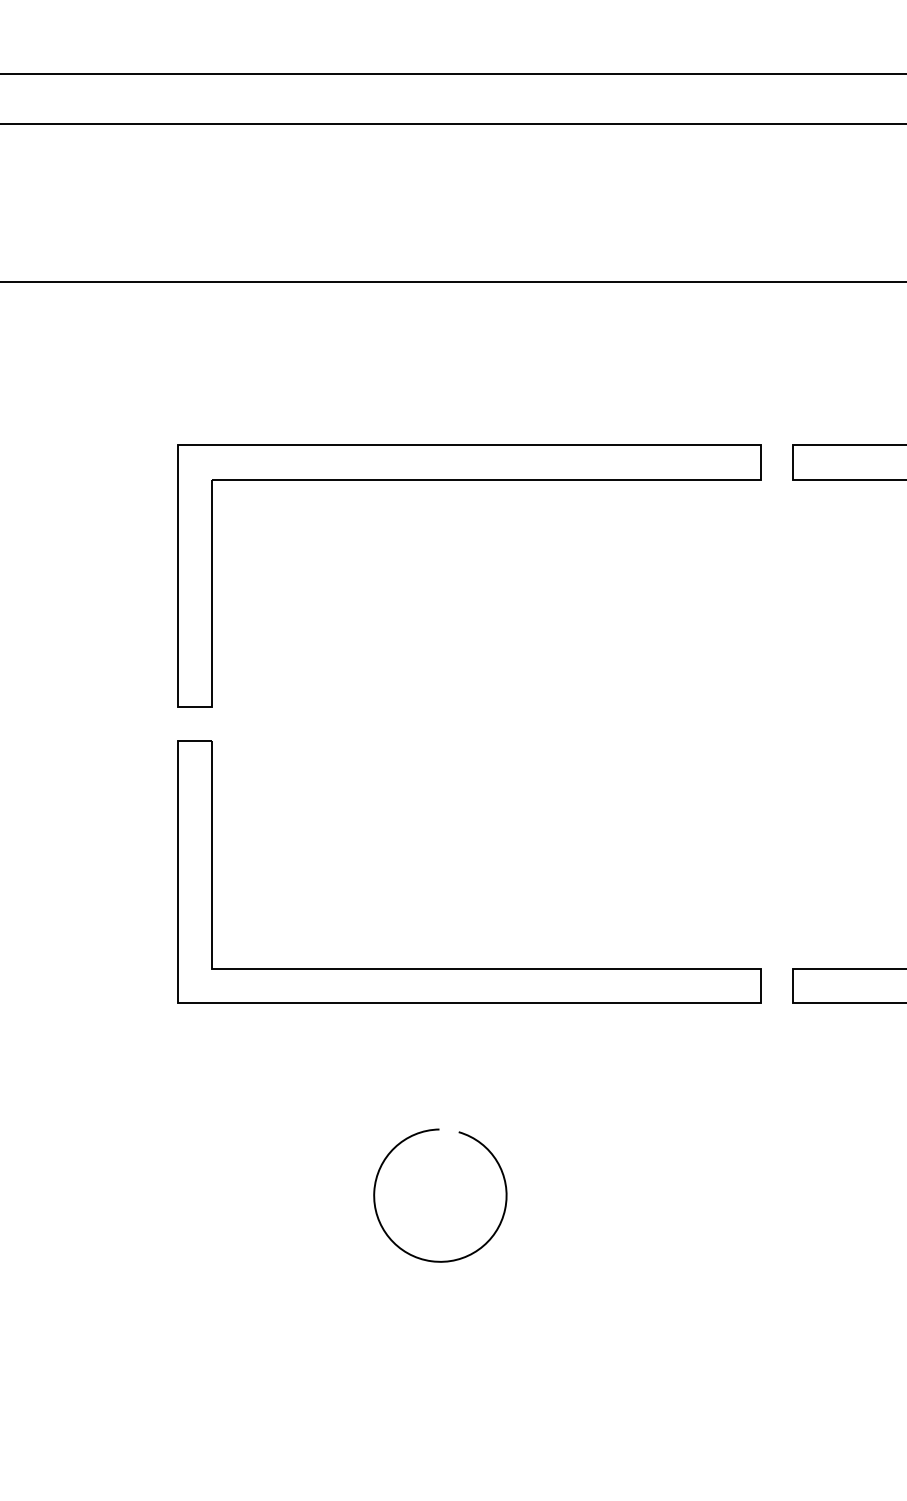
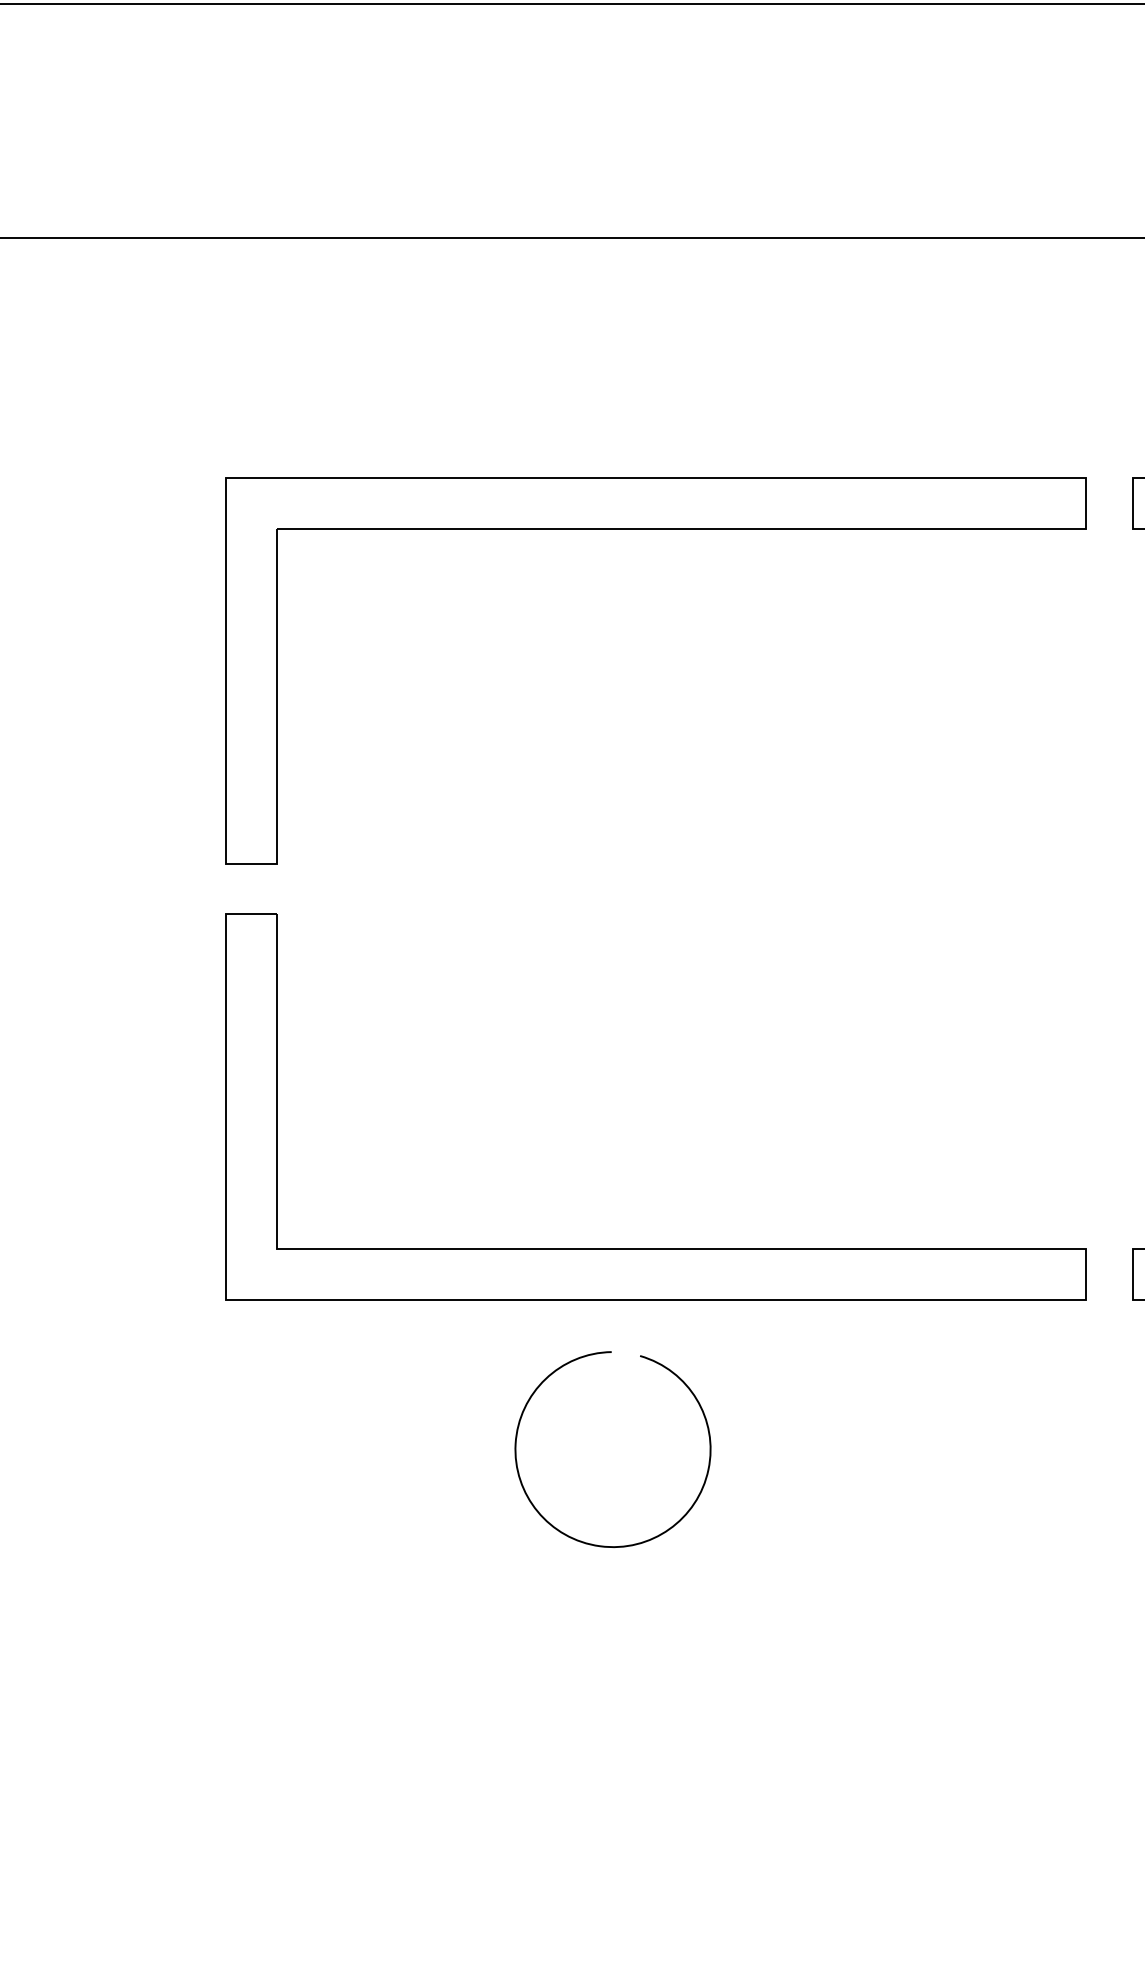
curve: (464, 1135) -> (648, 1360), moved

